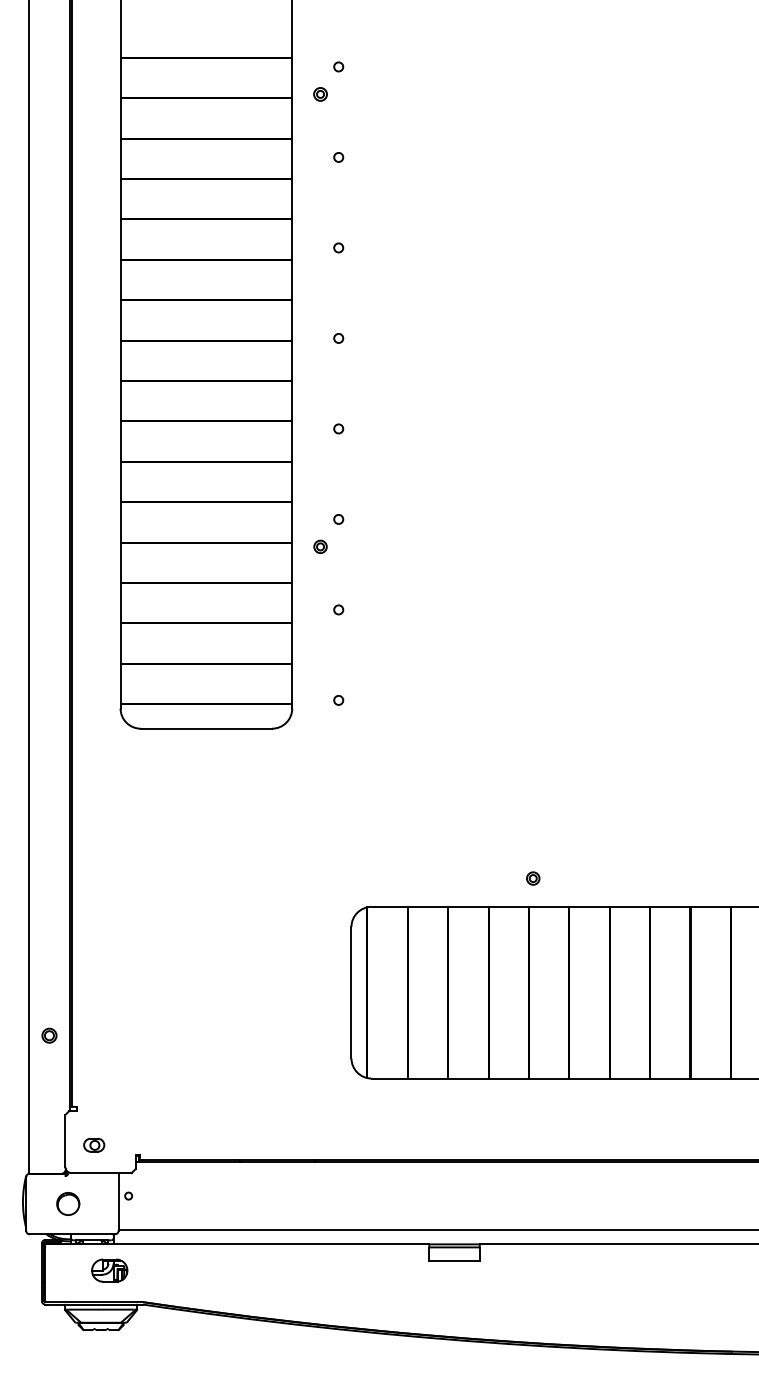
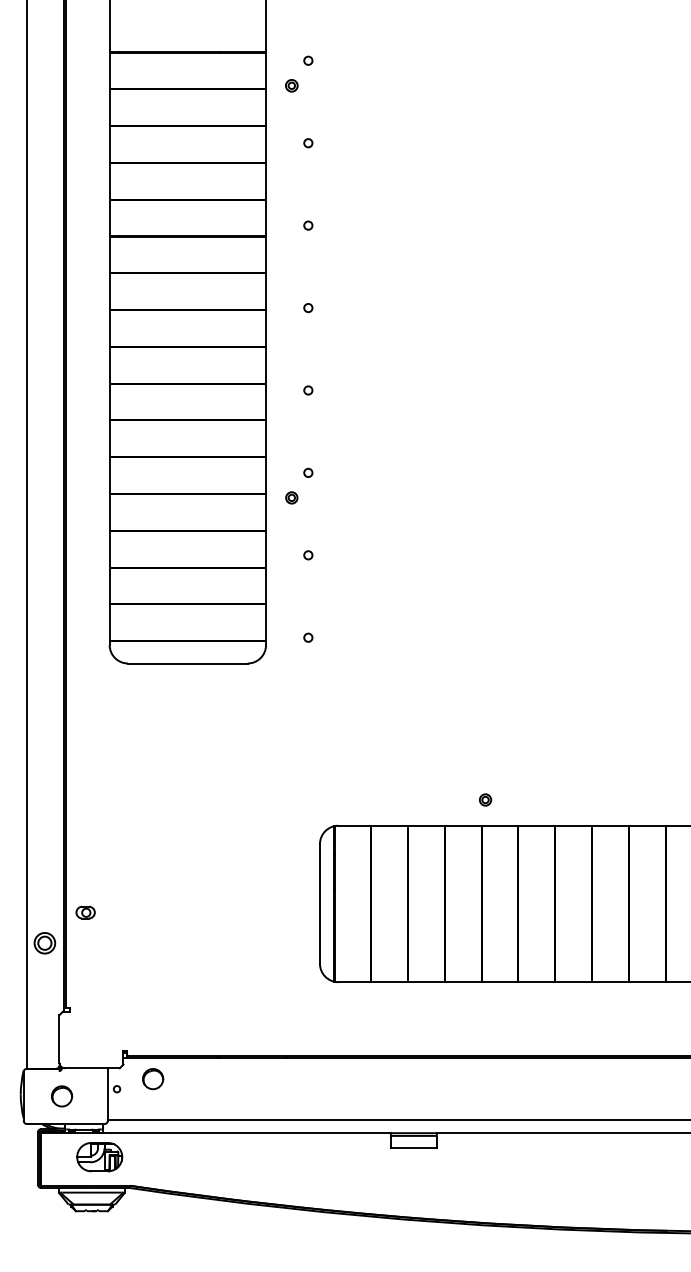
part: (49, 1035) -> (44, 942), size x1.6
part: (94, 1144) -> (85, 911), moved
circle: (168, 1184) -> (153, 1078), added
part: (109, 1270) -> (99, 1156), size x1.4

